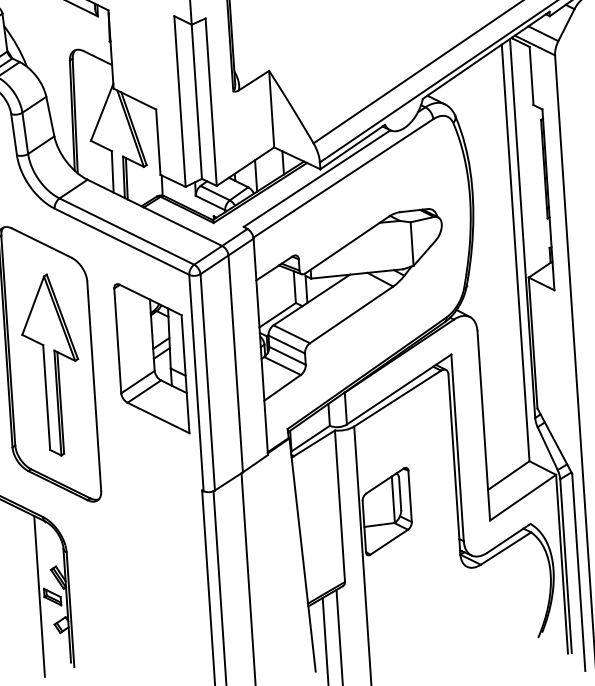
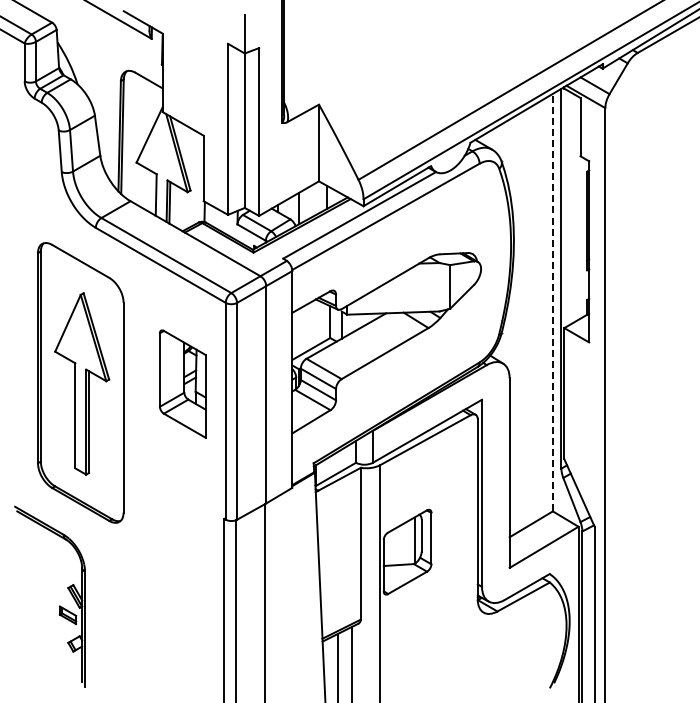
line: (515, 252) -> (552, 302), solid -> dashed
part: (151, 358) -> (182, 383), size x0.7
line: (39, 596) -> (55, 613), removed

